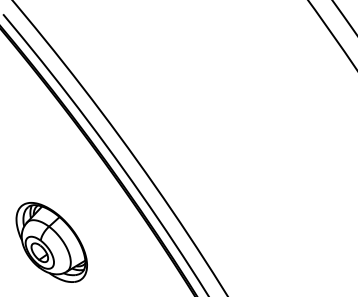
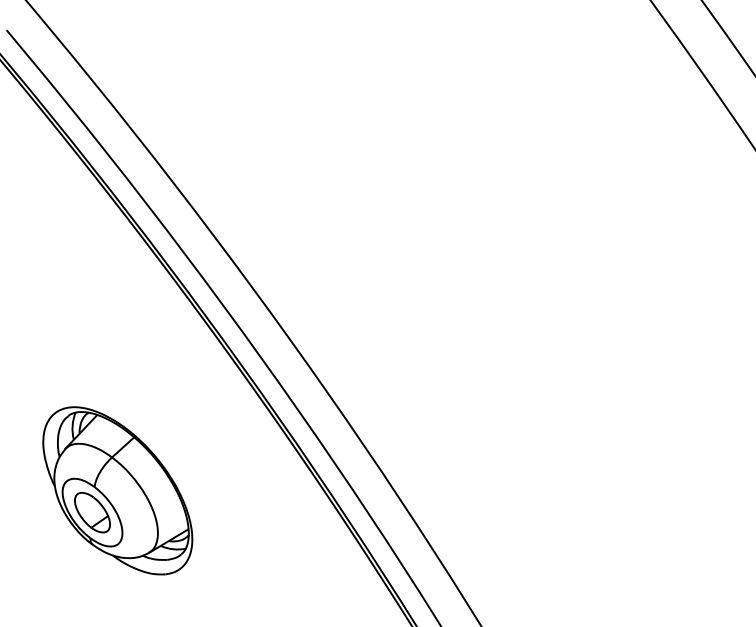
part: (51, 242) -> (117, 490), moved

